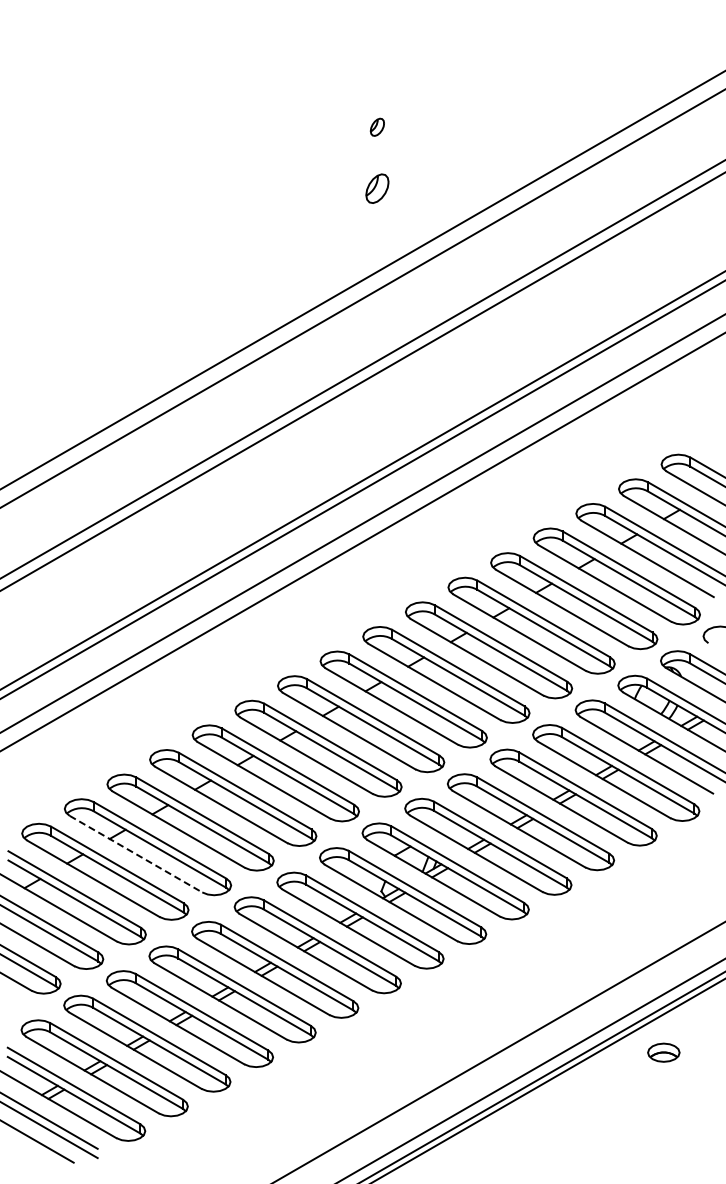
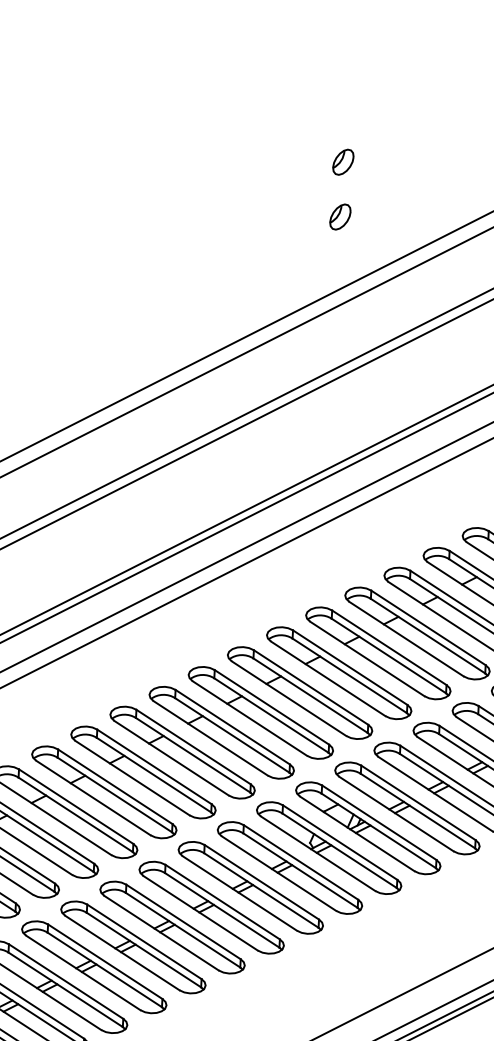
part: (377, 127) -> (343, 162), size x1.67
line: (136, 854) -> (93, 798), dashed -> solid

